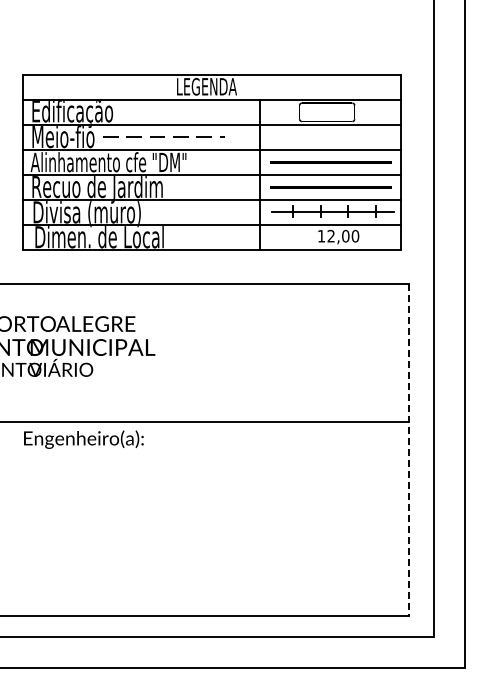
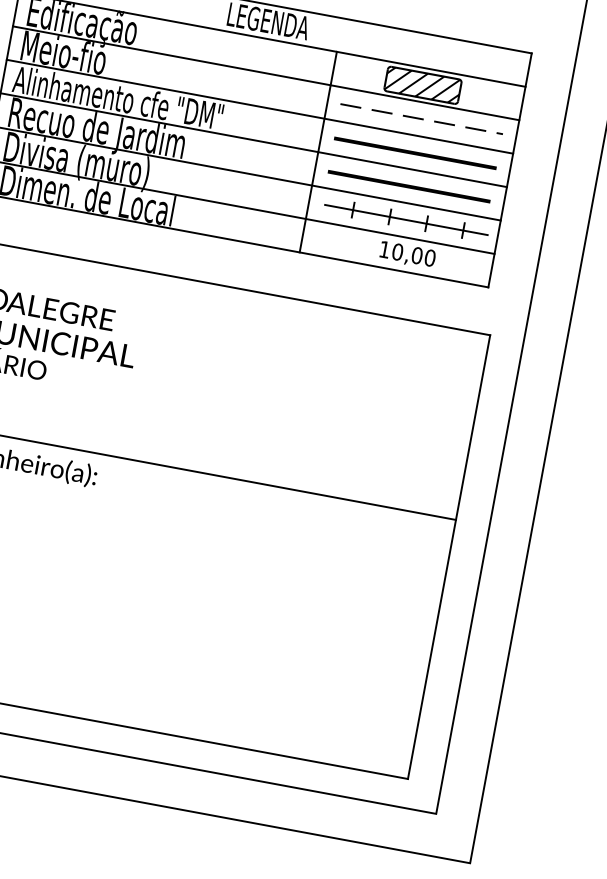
hatch: (326, 112) -> (422, 85), added
line: (163, 136) -> (421, 118), moved
text: (331, 236) -> (398, 252), 12,00 -> 10,00
line: (409, 449) -> (449, 556), dashed -> solid

